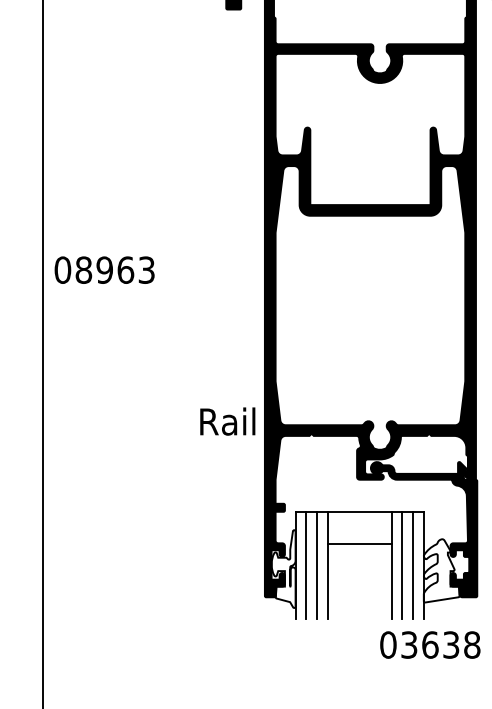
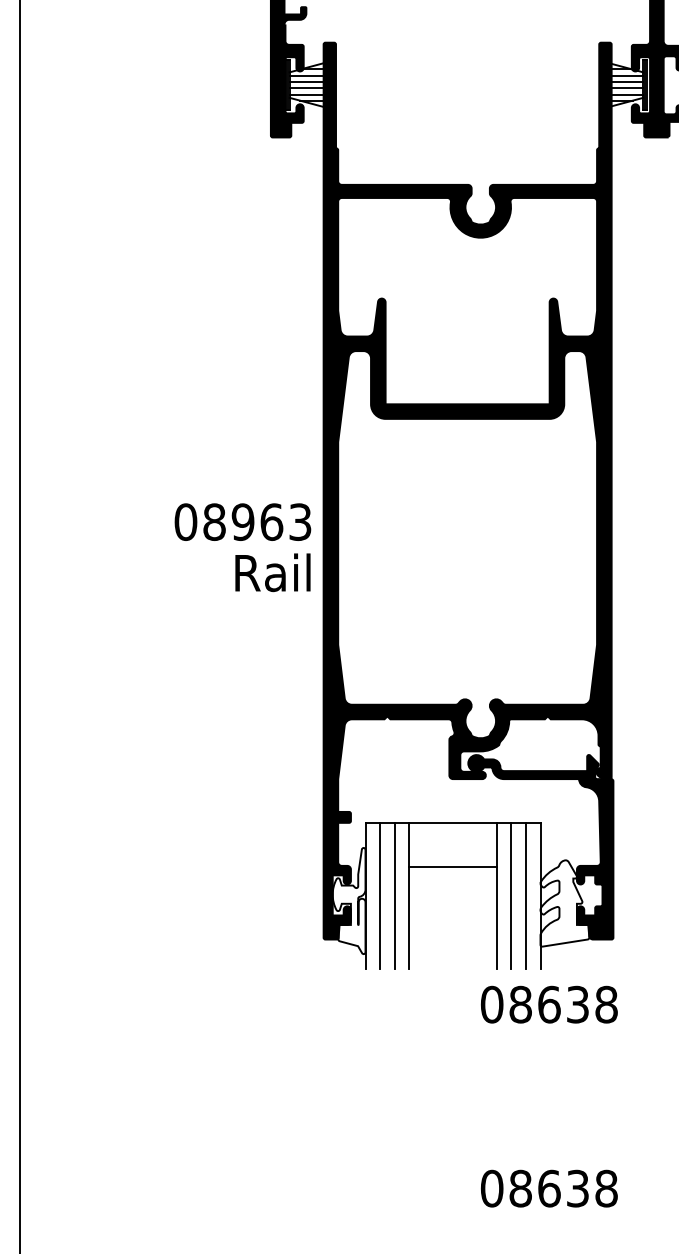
text: (104, 269) -> (242, 521), moved
text: (227, 421) -> (272, 572), moved
text: (409, 644) -> (520, 1004), 03638 -> 08638

